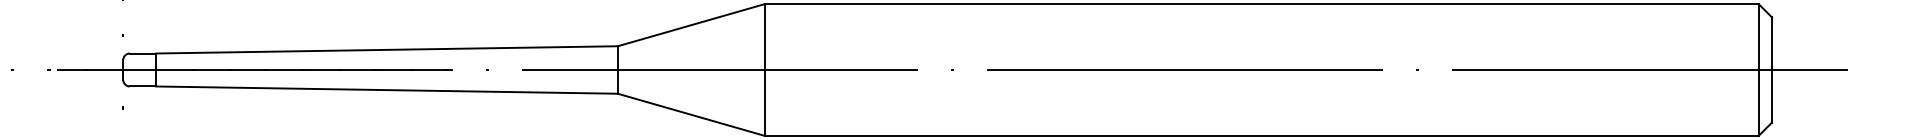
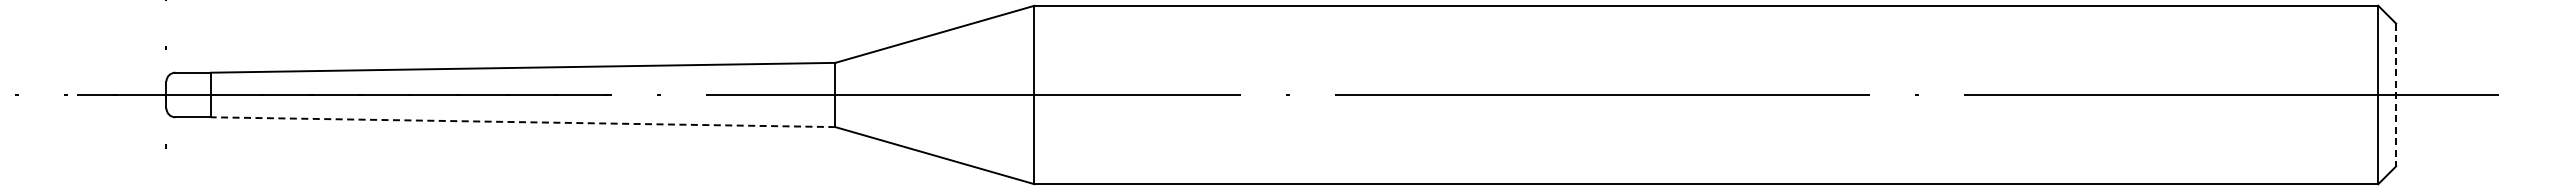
line: (1772, 70) -> (2396, 95), solid -> dashed
line: (386, 90) -> (522, 122), solid -> dashed

